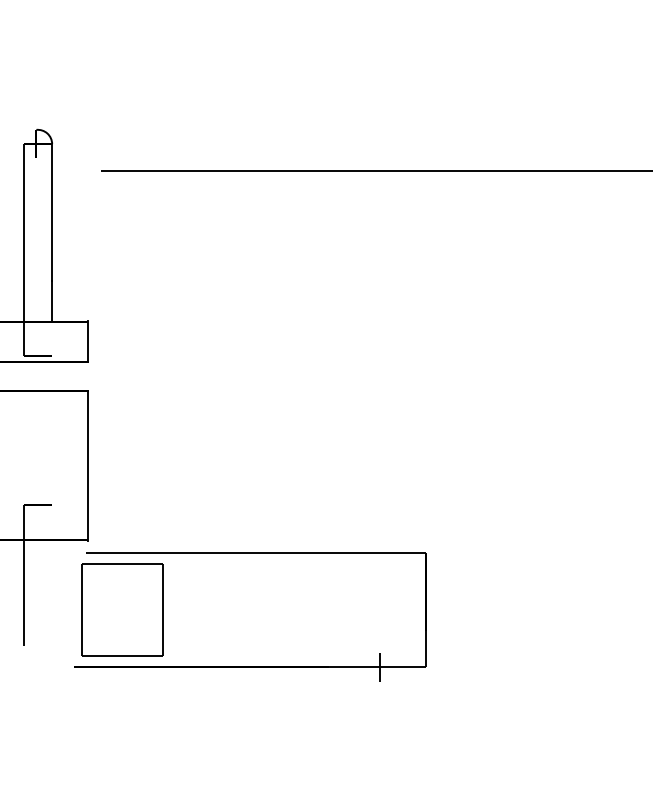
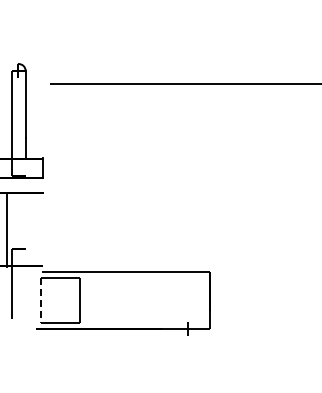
line: (88, 465) -> (7, 229), moved
line: (82, 609) -> (40, 300), solid -> dashed

